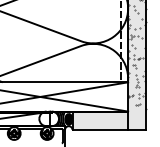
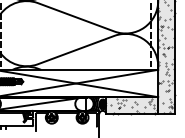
hatch: (111, 121) -> (142, 106), added

